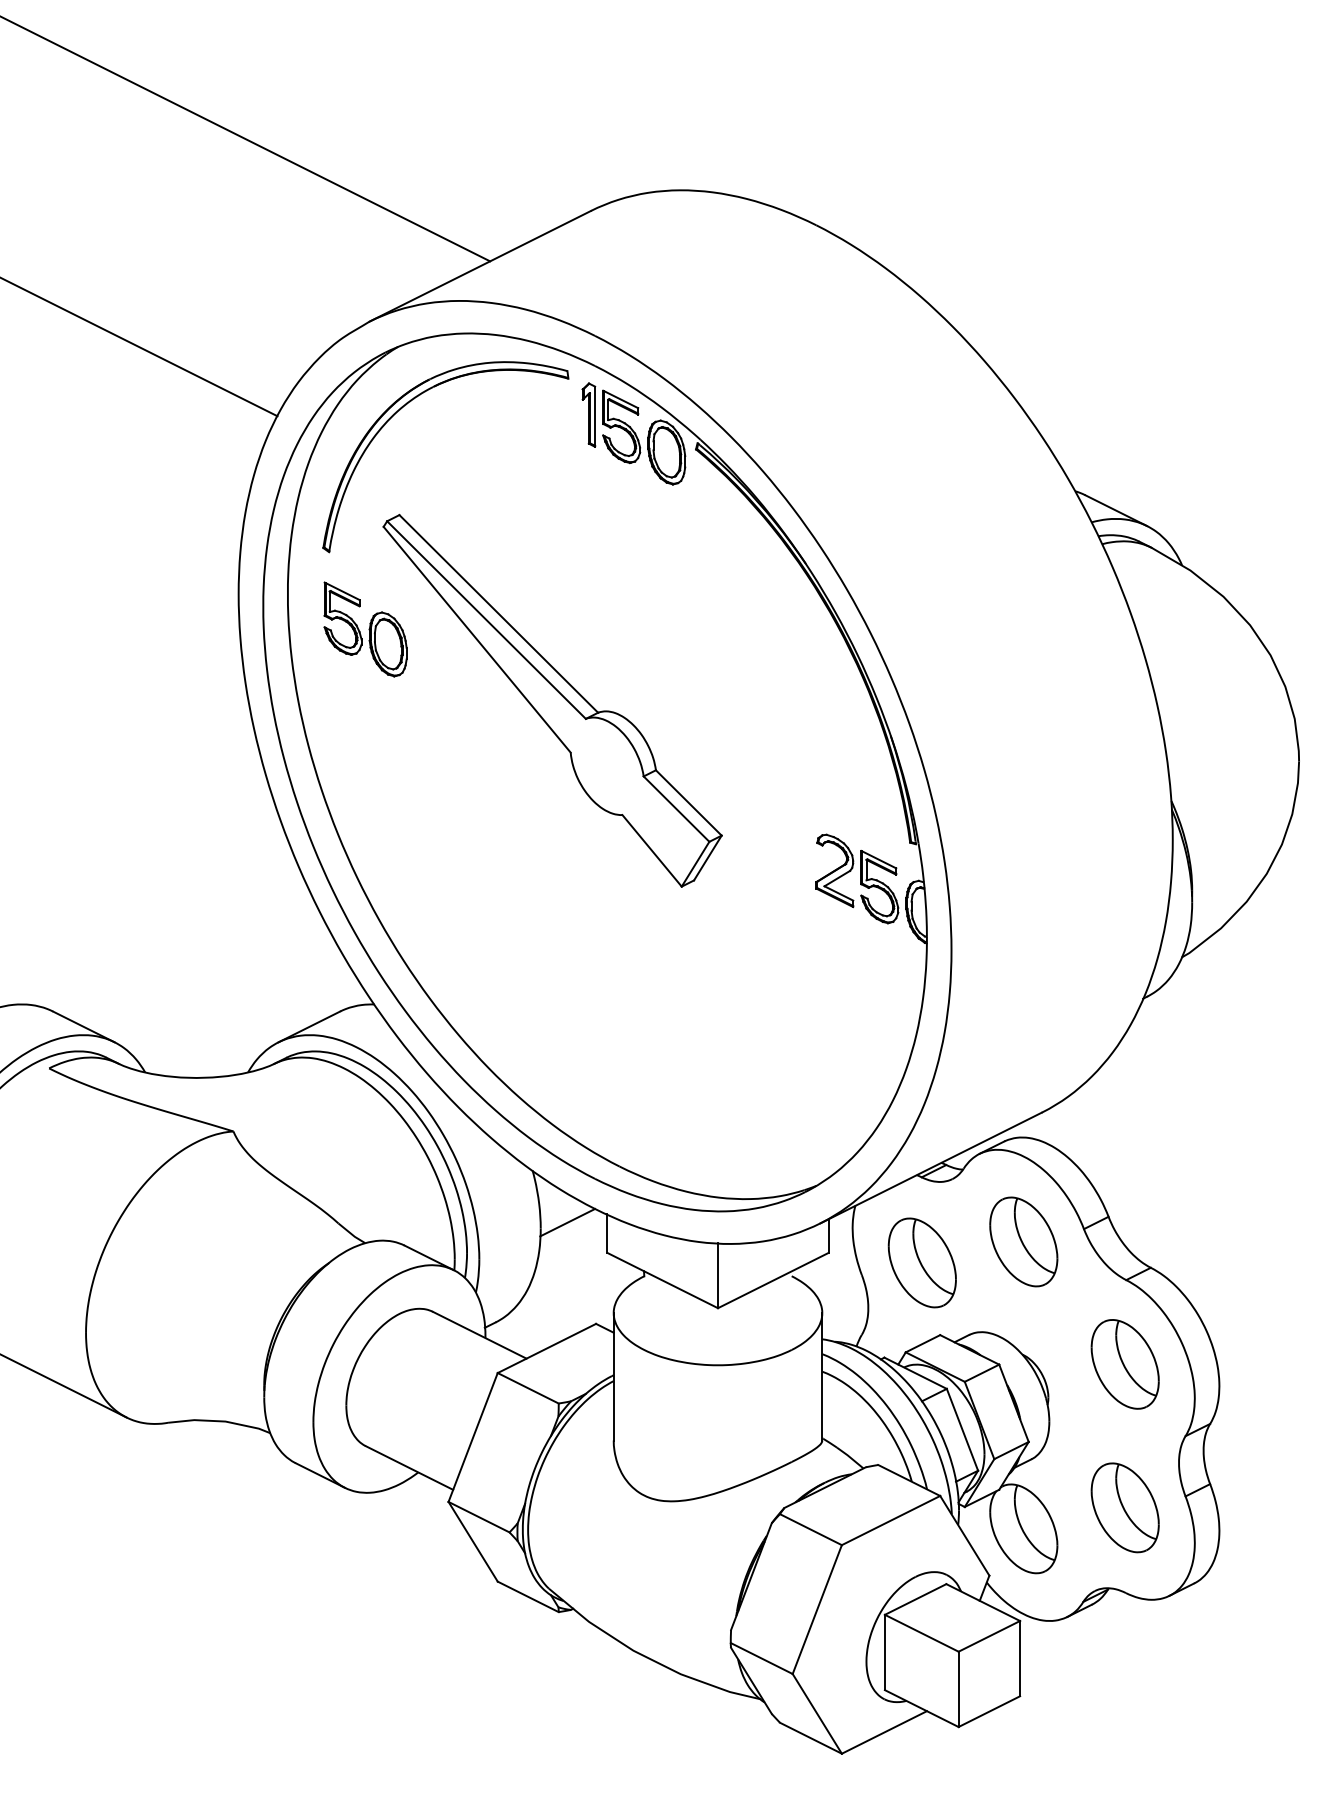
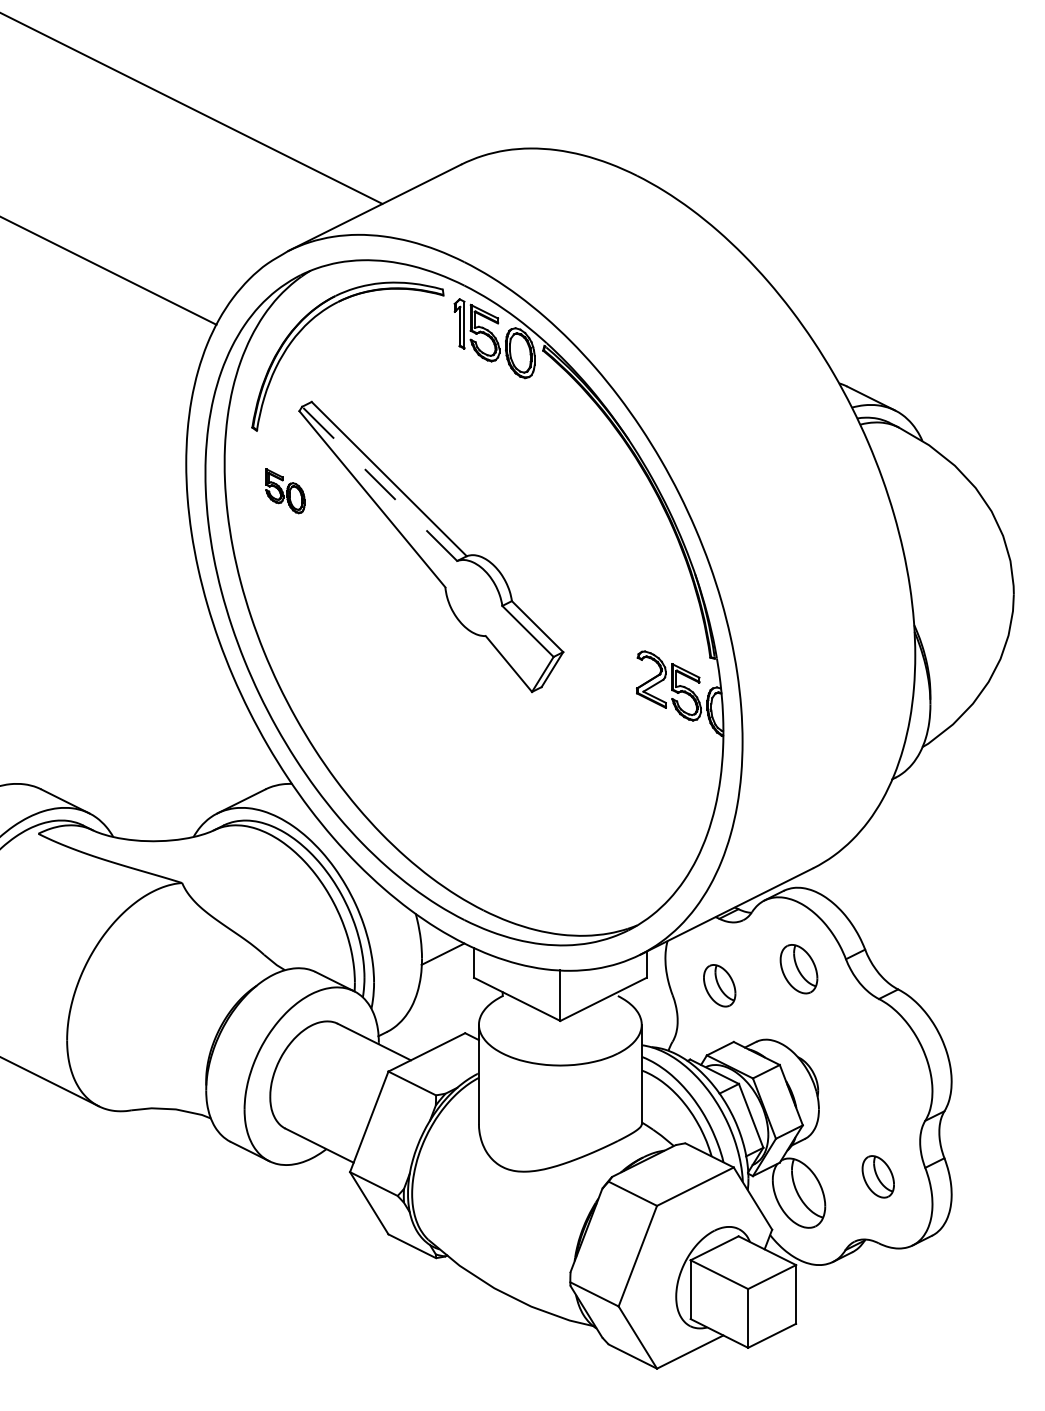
line: (486, 619) -> (379, 483), solid -> dashed
part: (365, 628) -> (285, 490), size x0.6
part: (1023, 1240) -> (798, 968), size x0.7
part: (921, 1262) -> (719, 985), size x0.6
part: (1125, 1363) -> (878, 1064), removed
part: (1125, 1507) -> (878, 1176), size x0.6

